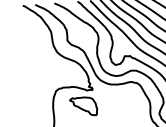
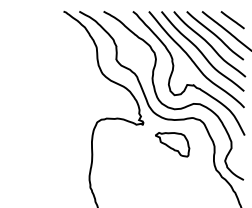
part: (83, 106) -> (172, 144), moved

